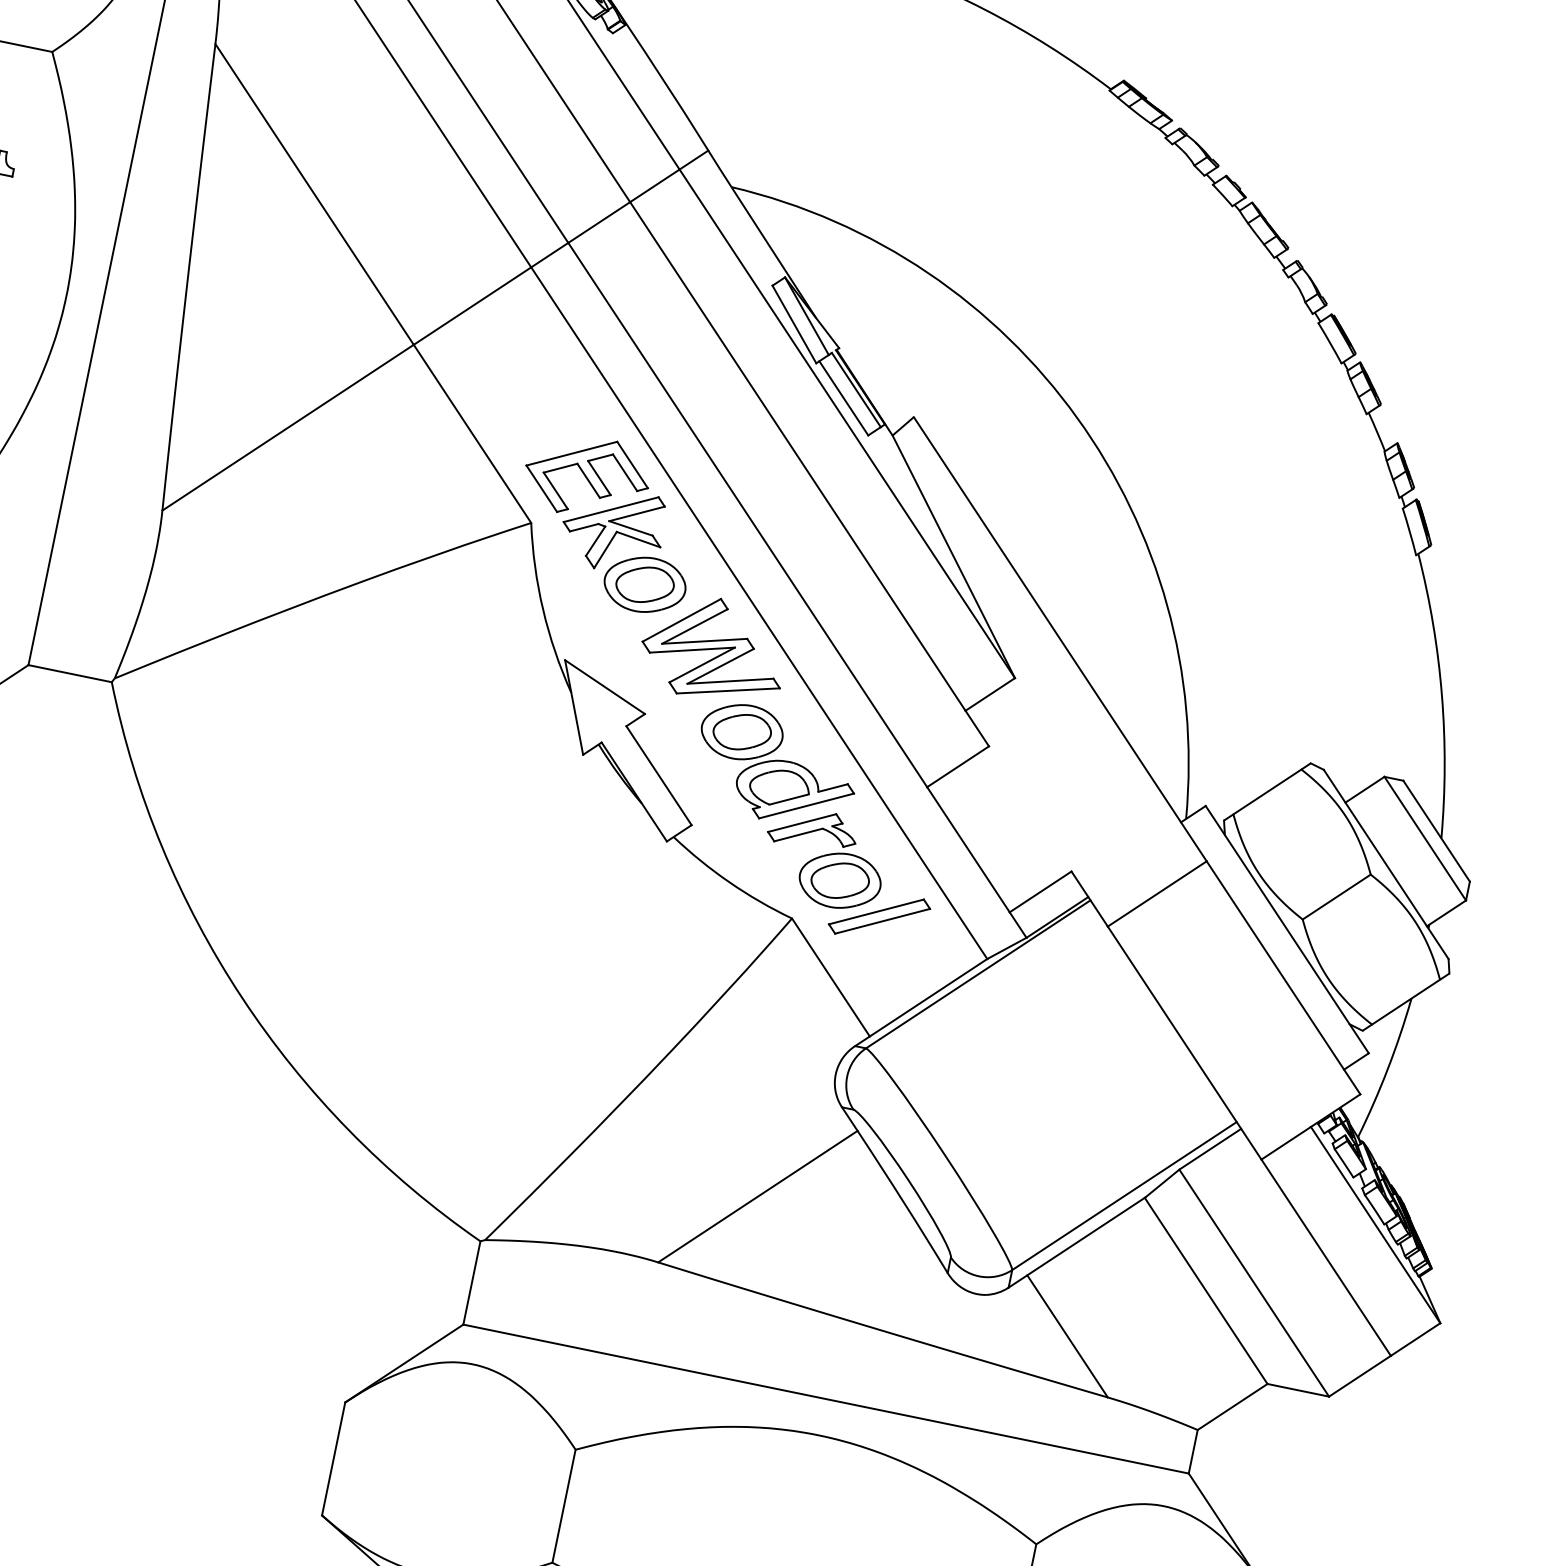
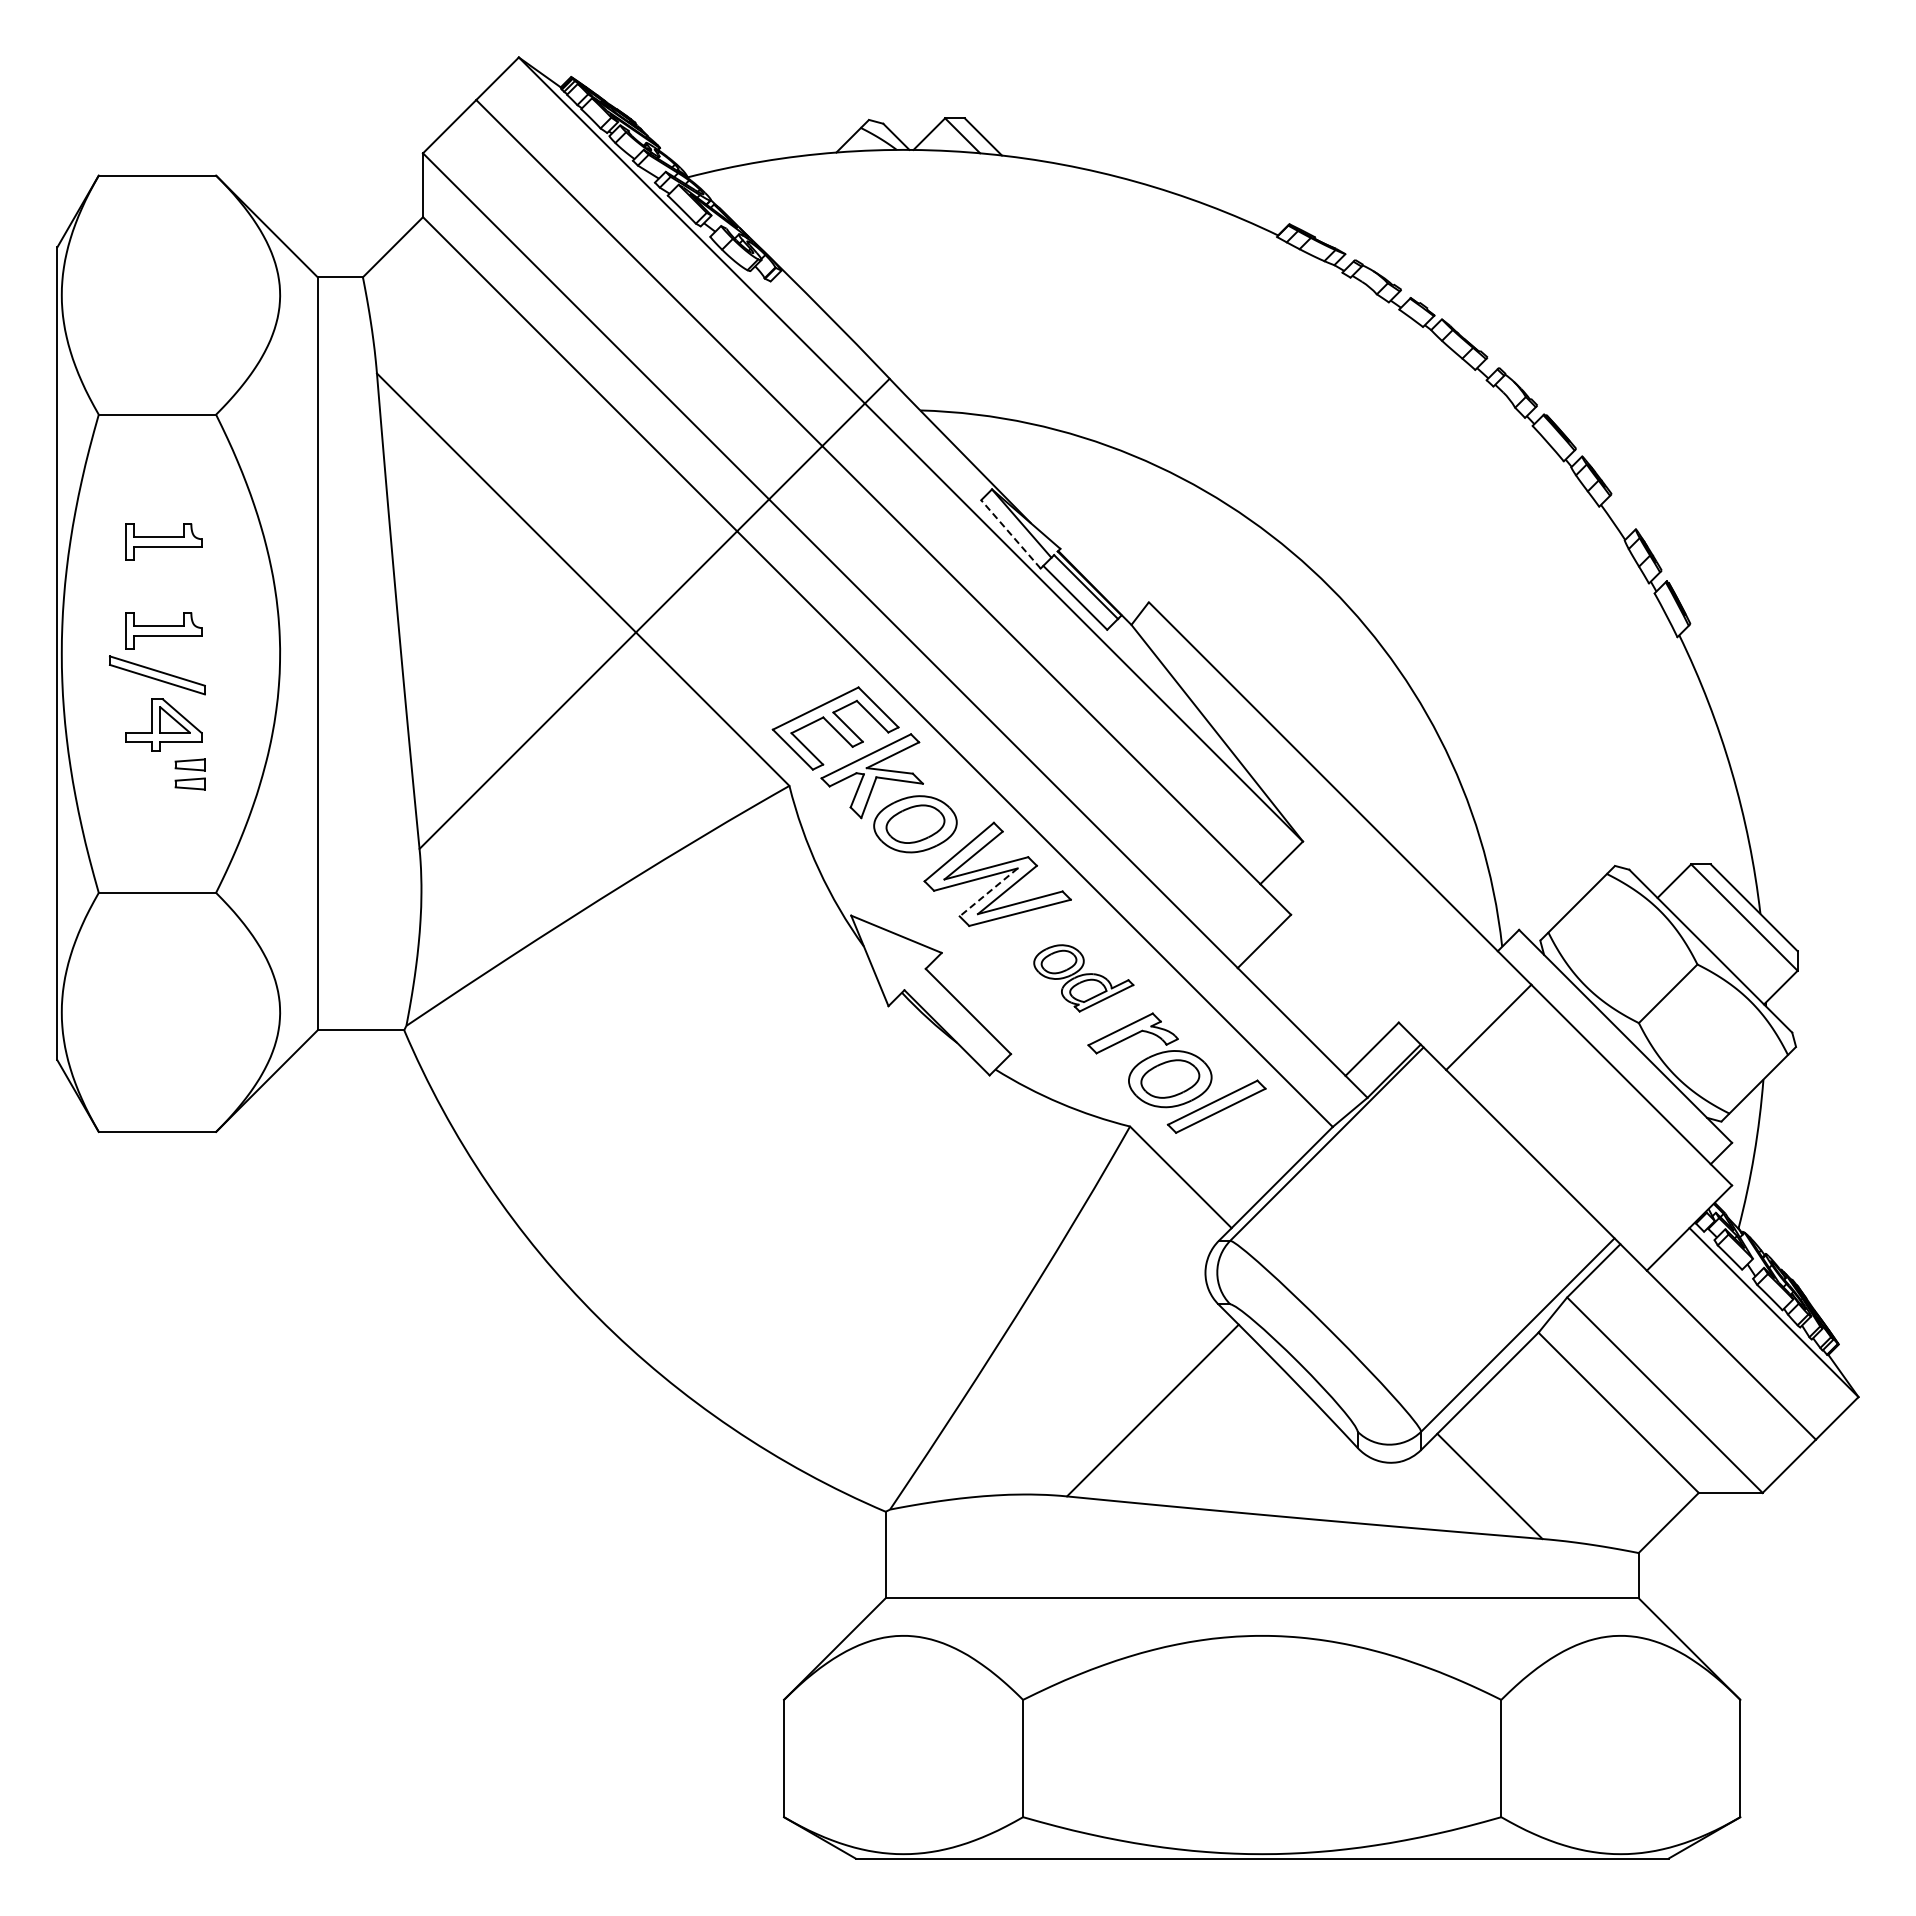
line: (793, 324) -> (1010, 534), solid -> dashed
line: (701, 665) -> (988, 892), solid -> dashed
part: (776, 766) -> (1083, 978), size x0.6

